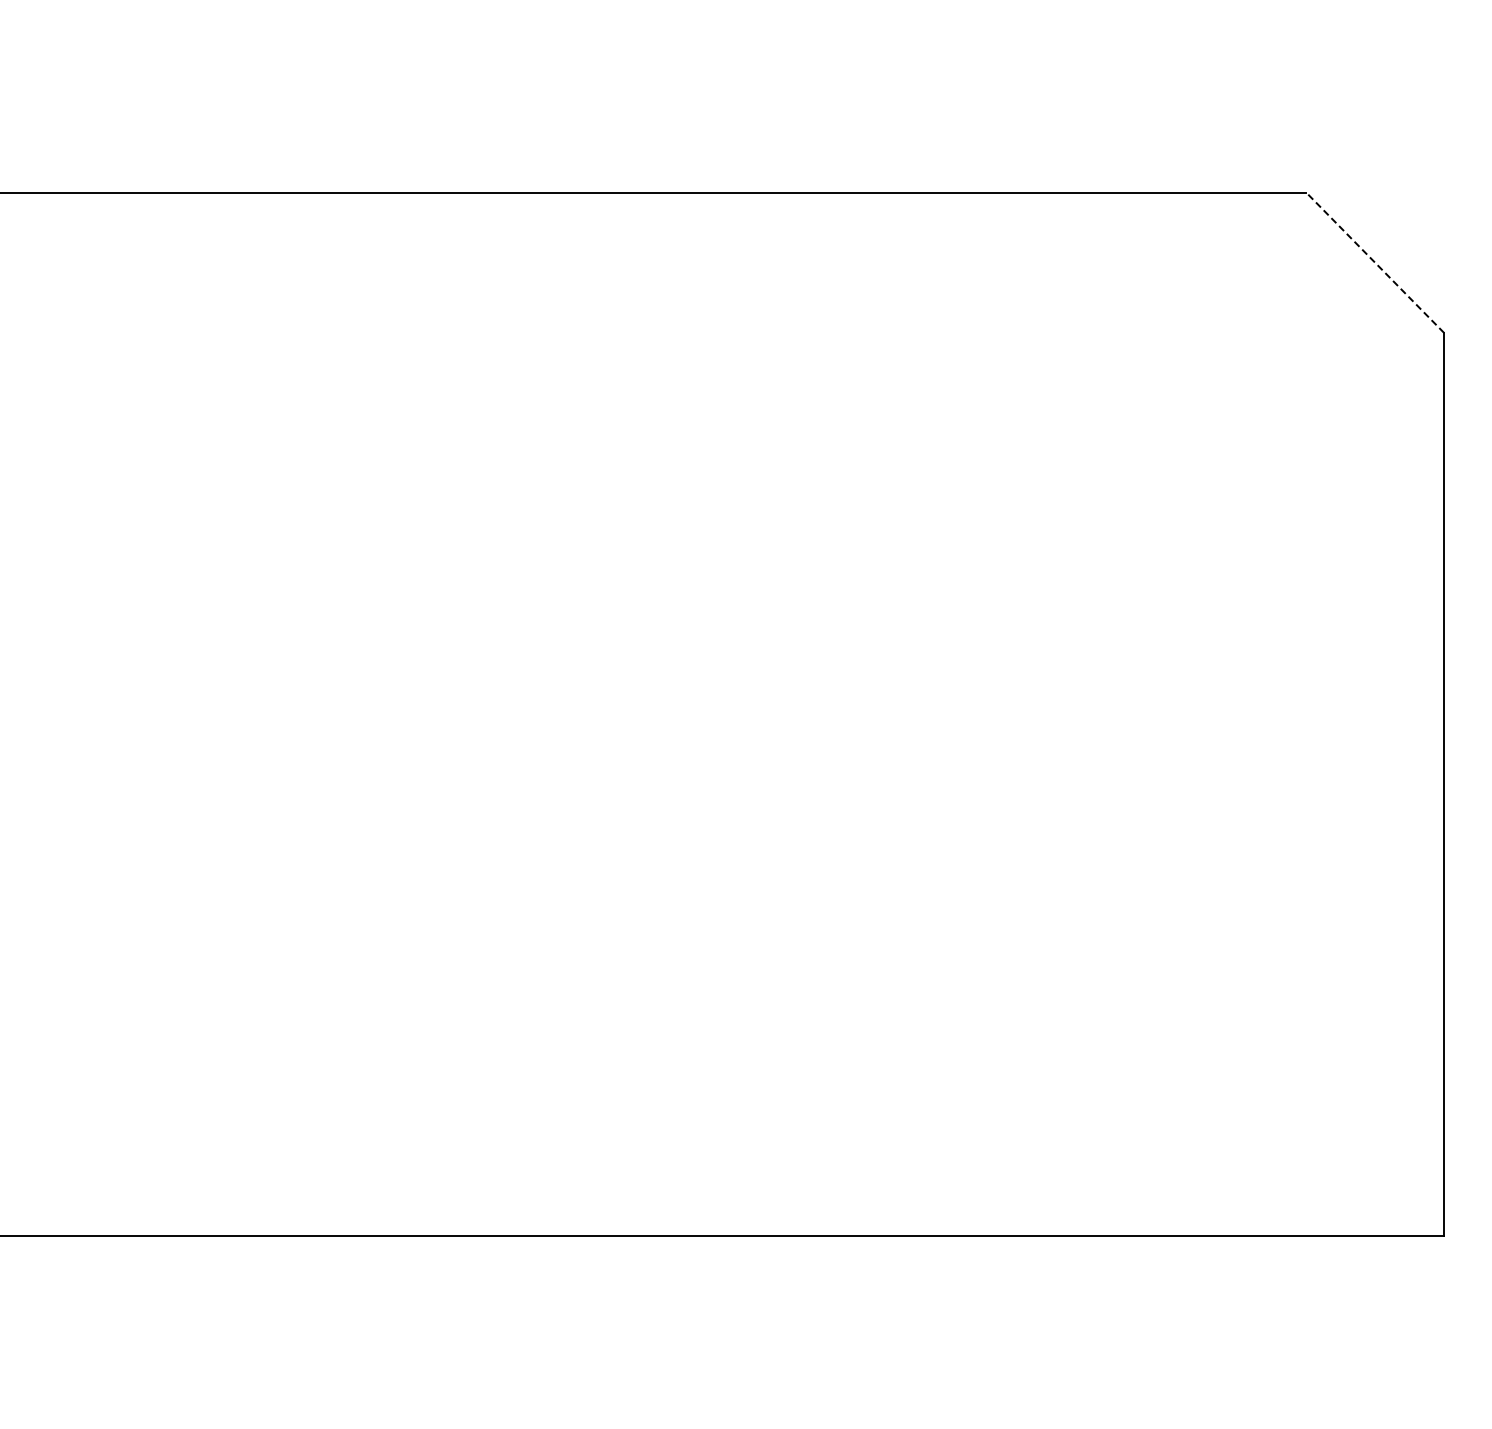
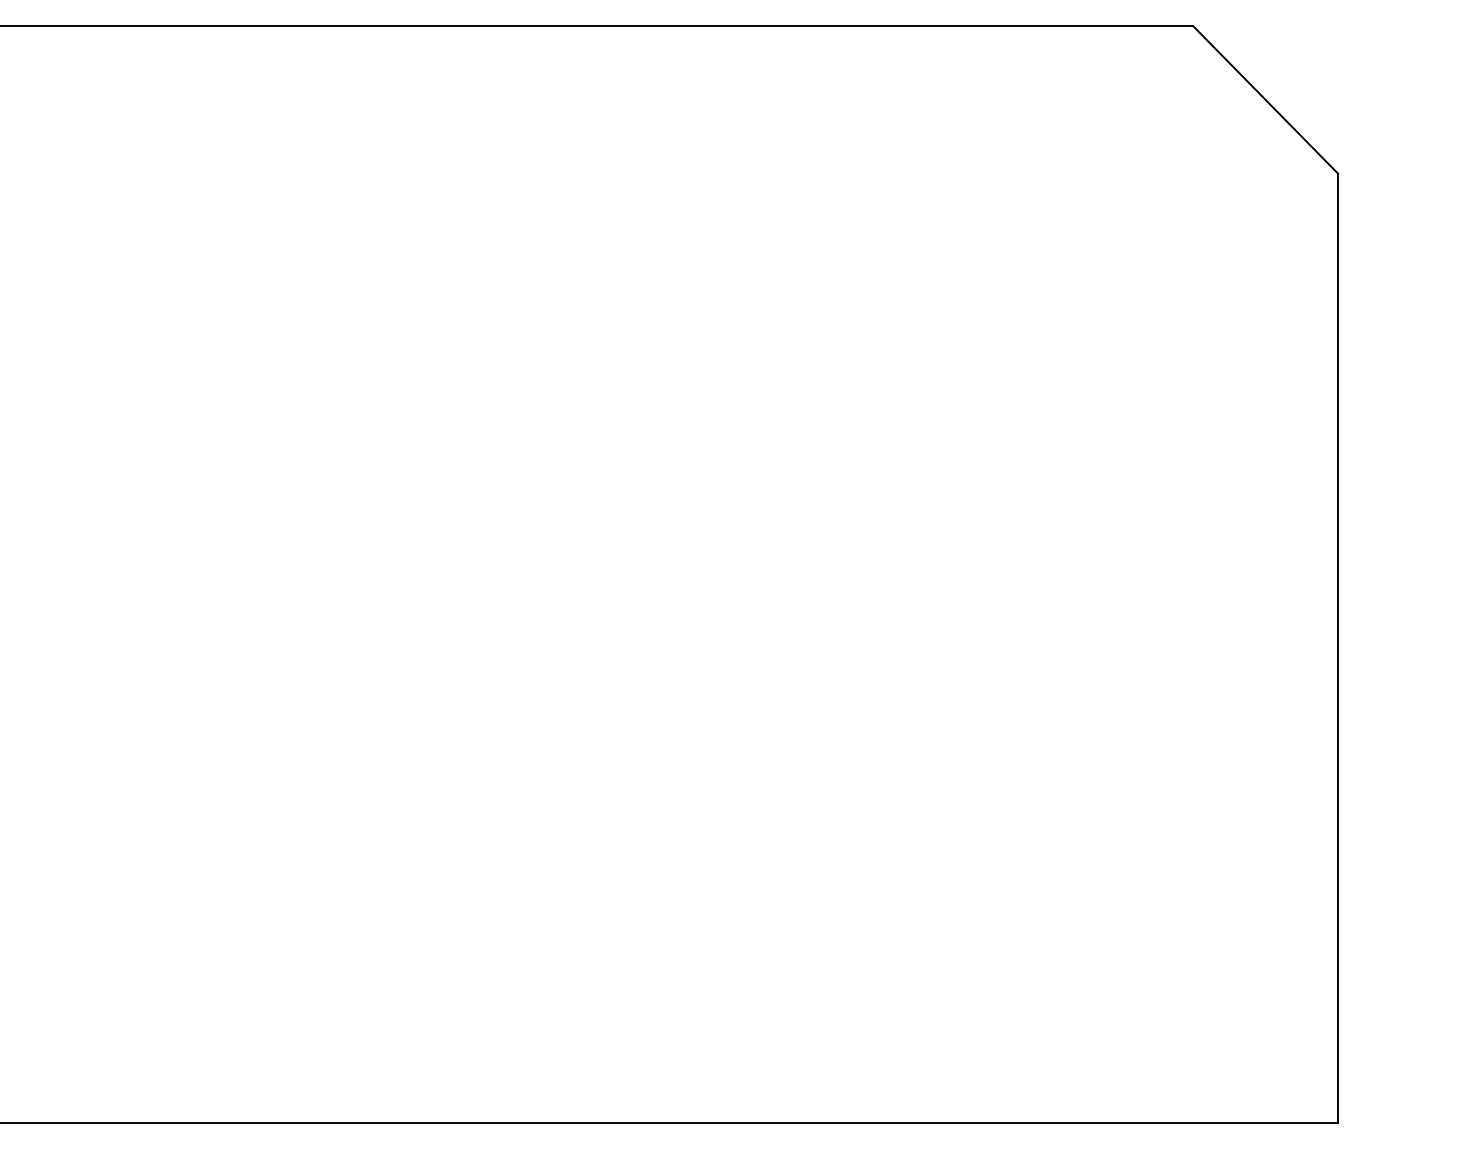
line: (1374, 262) -> (1265, 99), dashed -> solid

